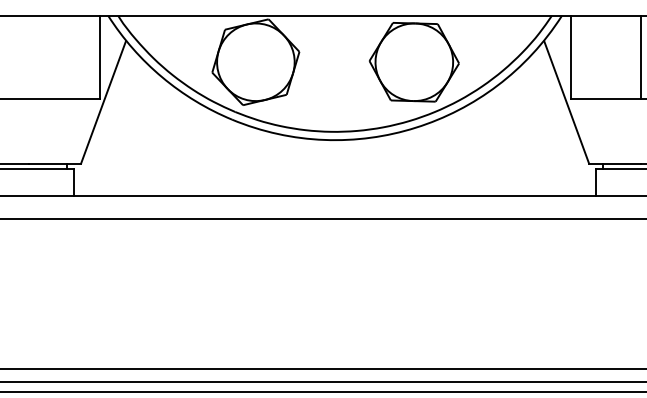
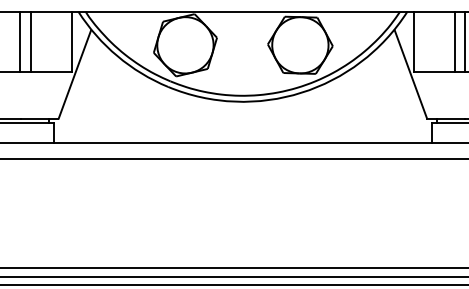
line: (27, 57) -> (19, 41), added
line: (42, 57) -> (30, 41), added
line: (627, 57) -> (455, 41), added

